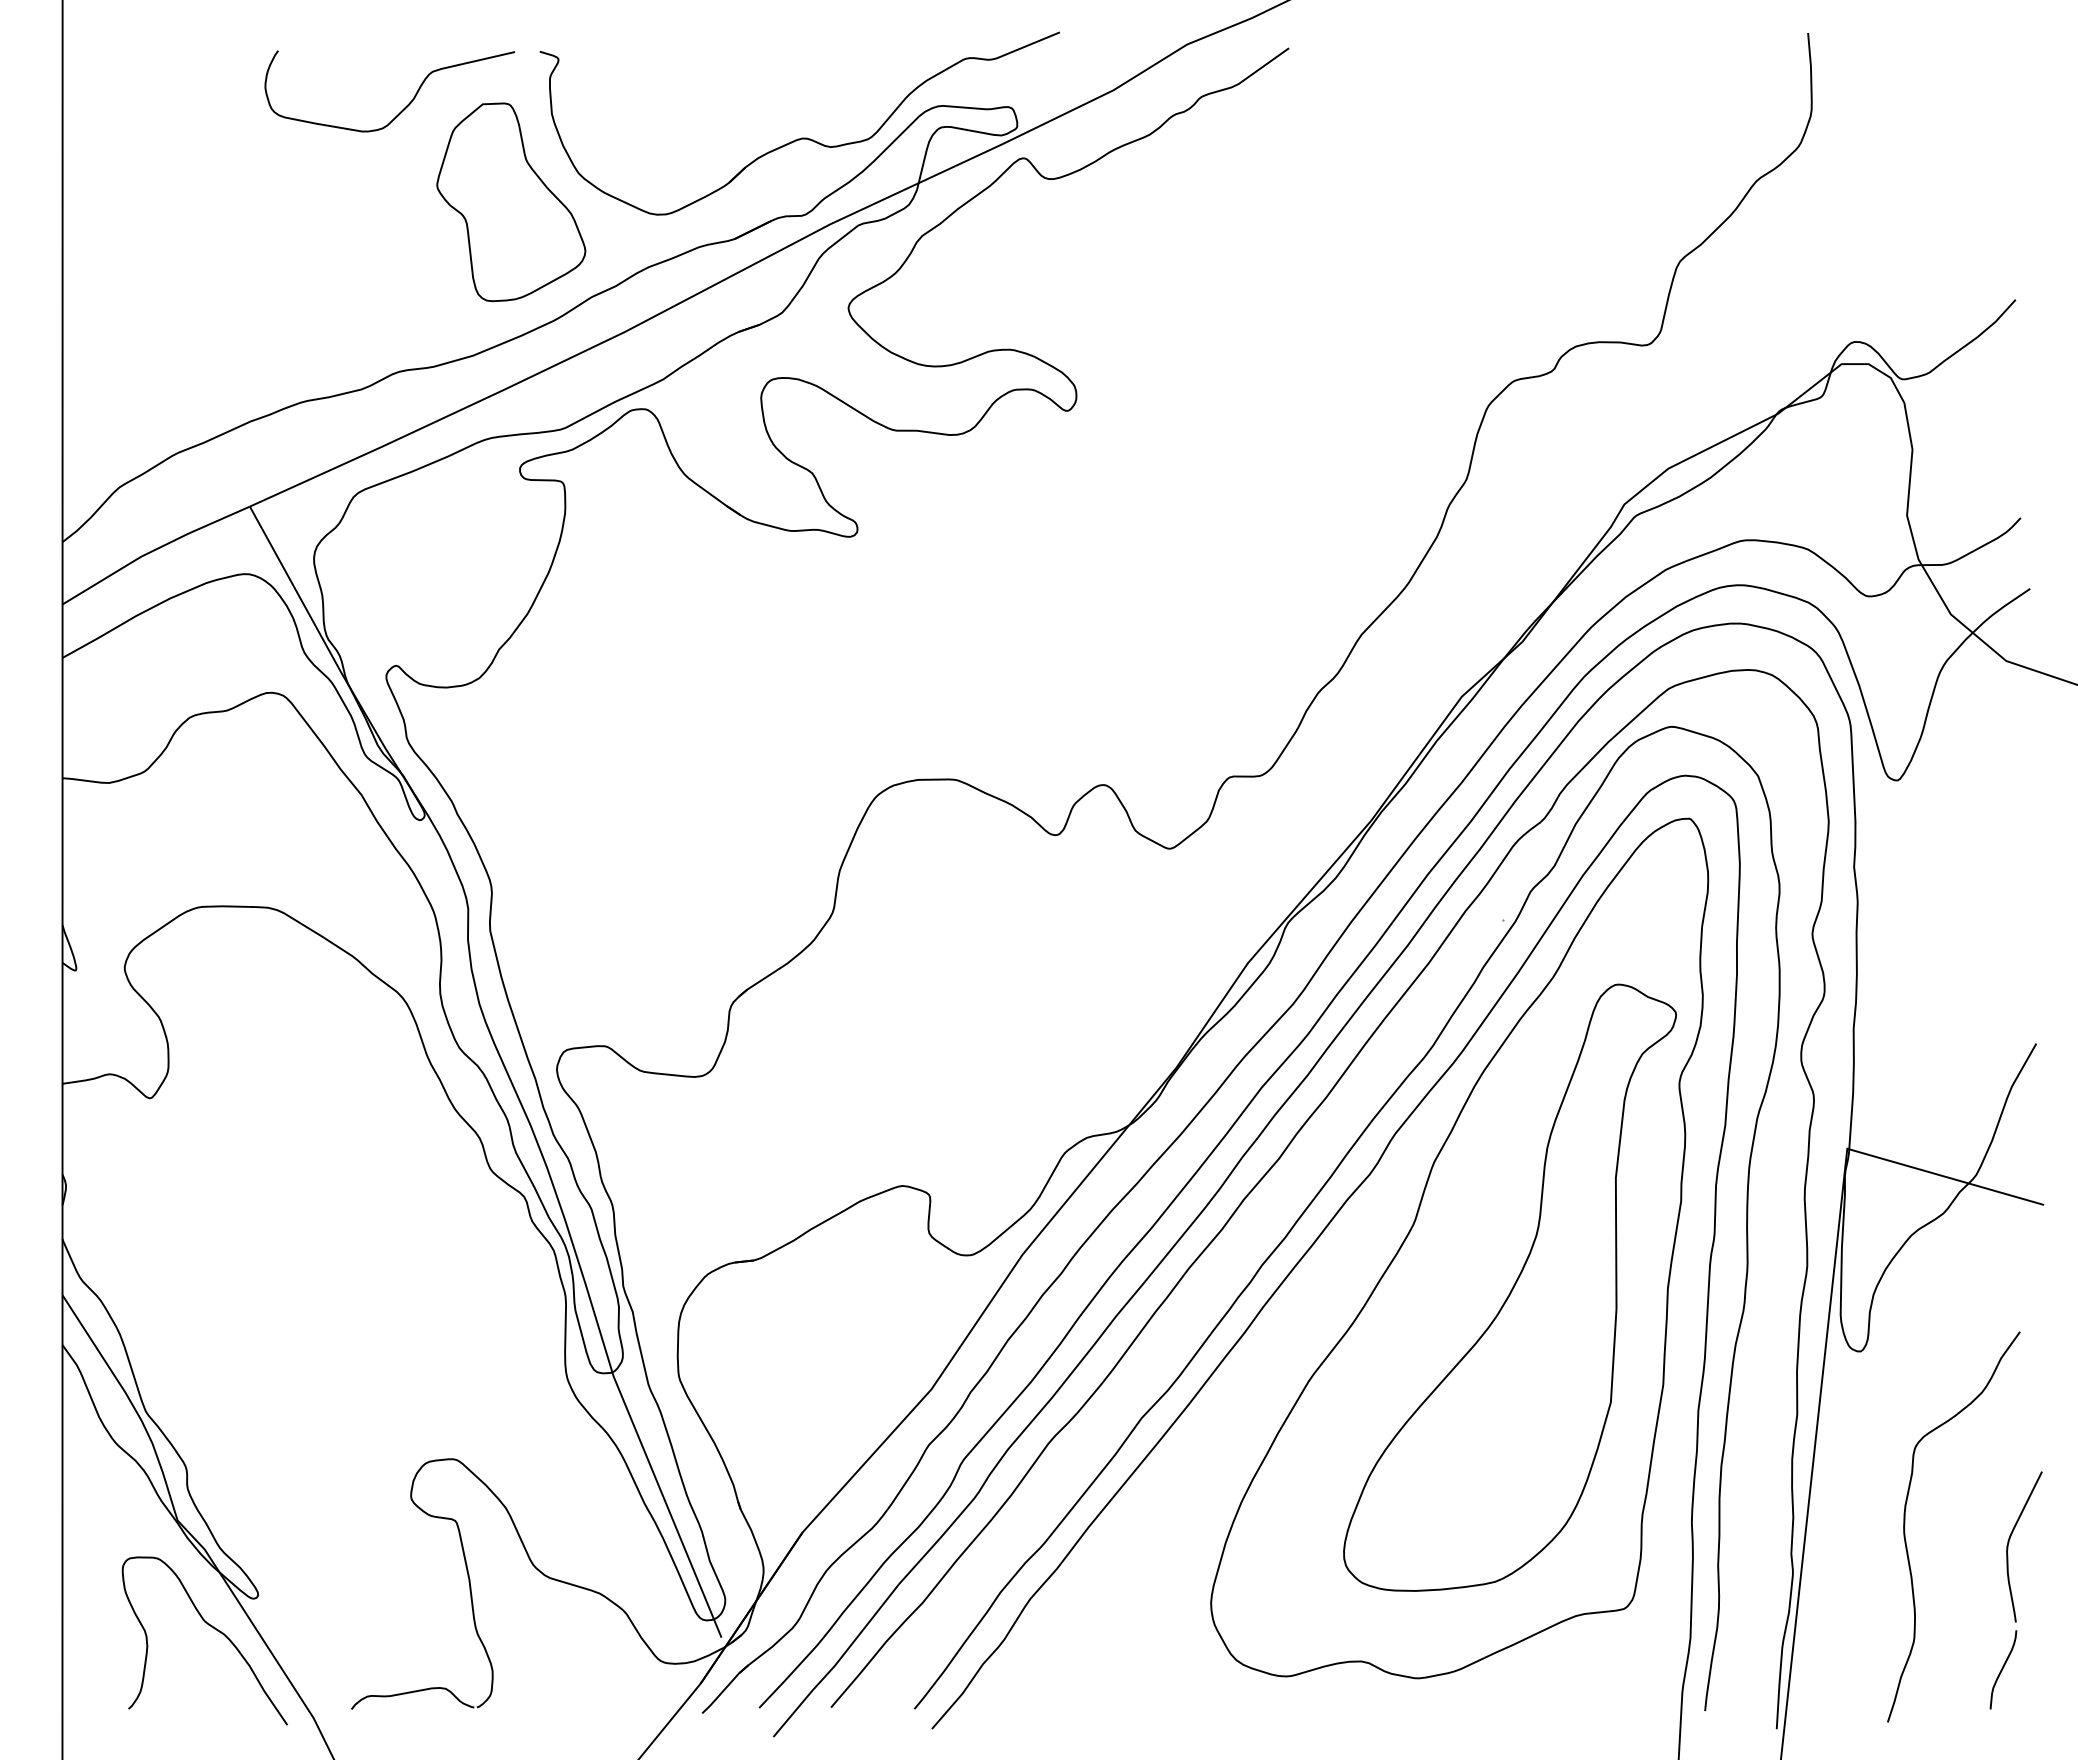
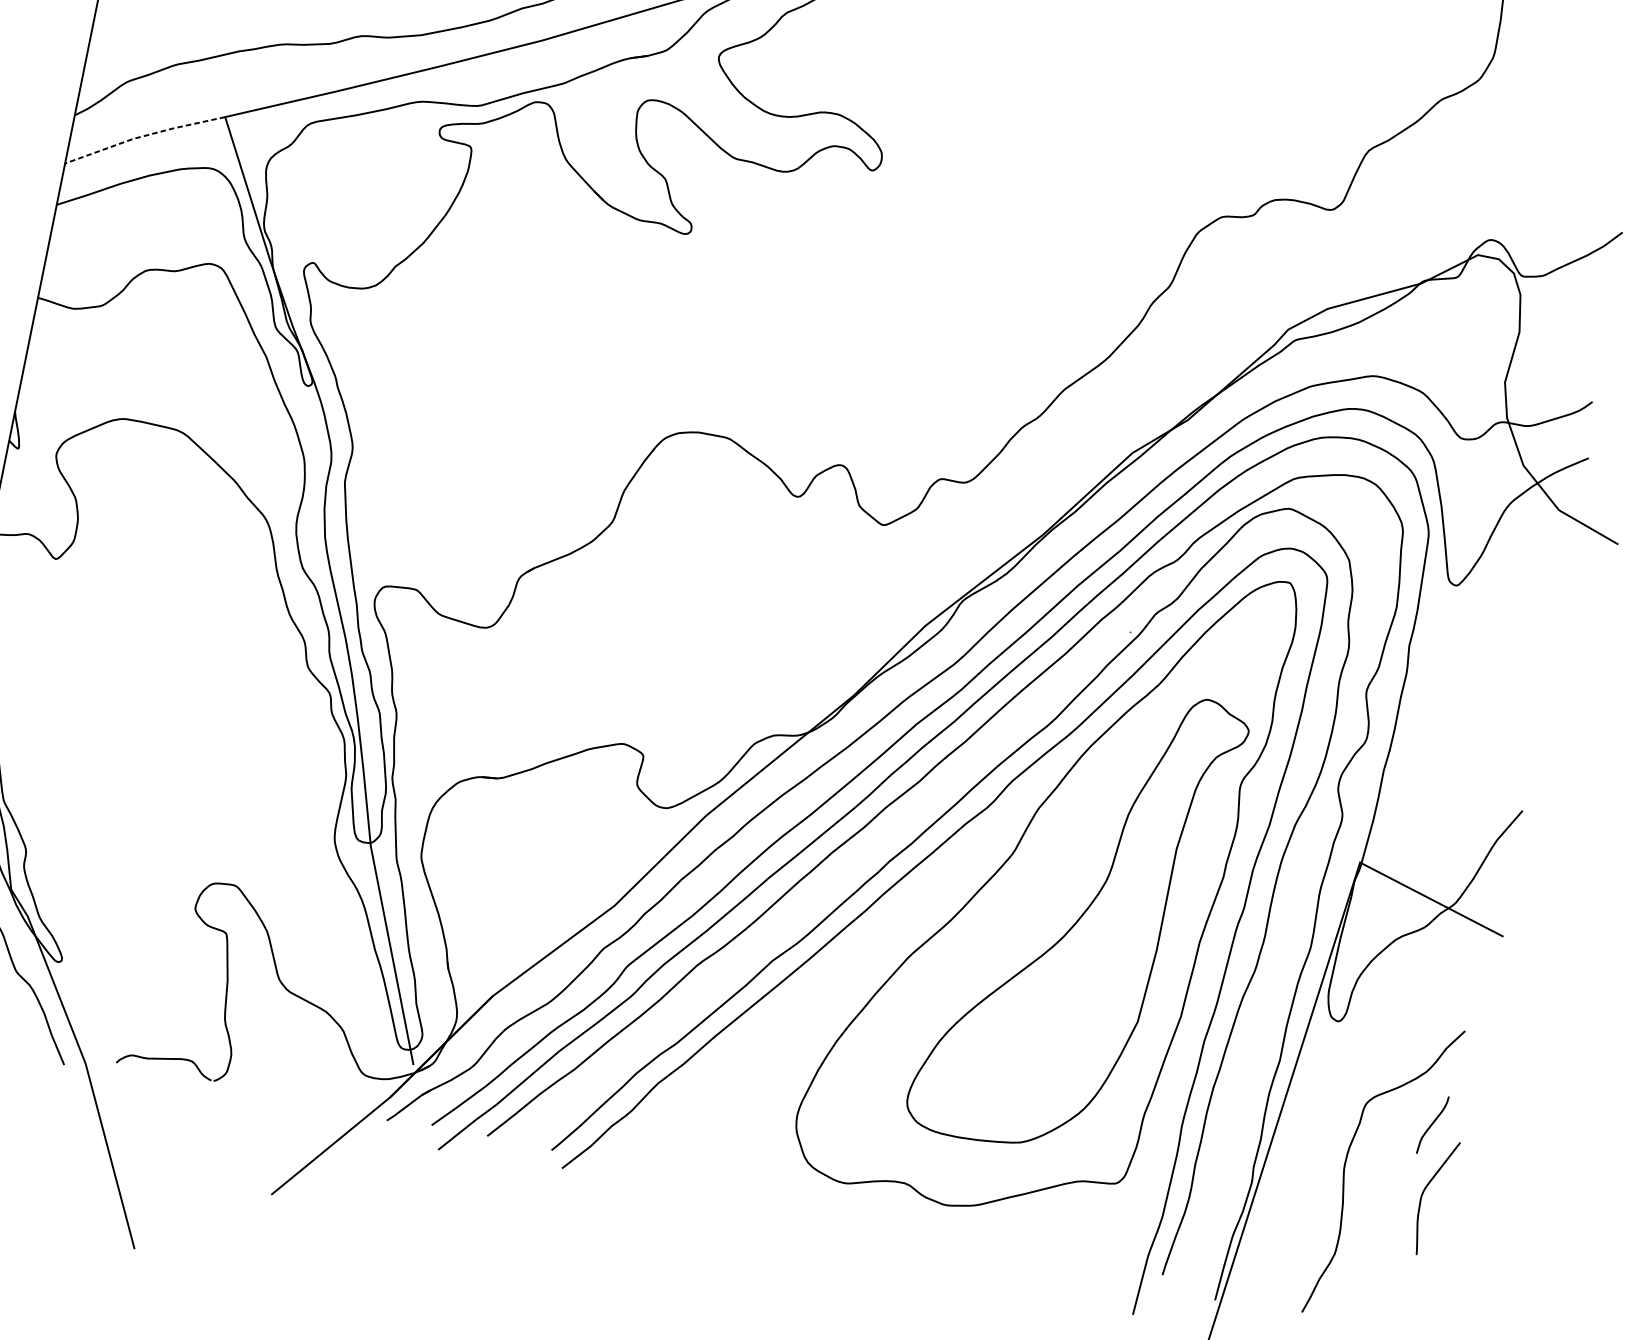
line: (153, 550) -> (143, 135), solid -> dashed
curve: (2003, 1669) -> (1432, 1124), moved

